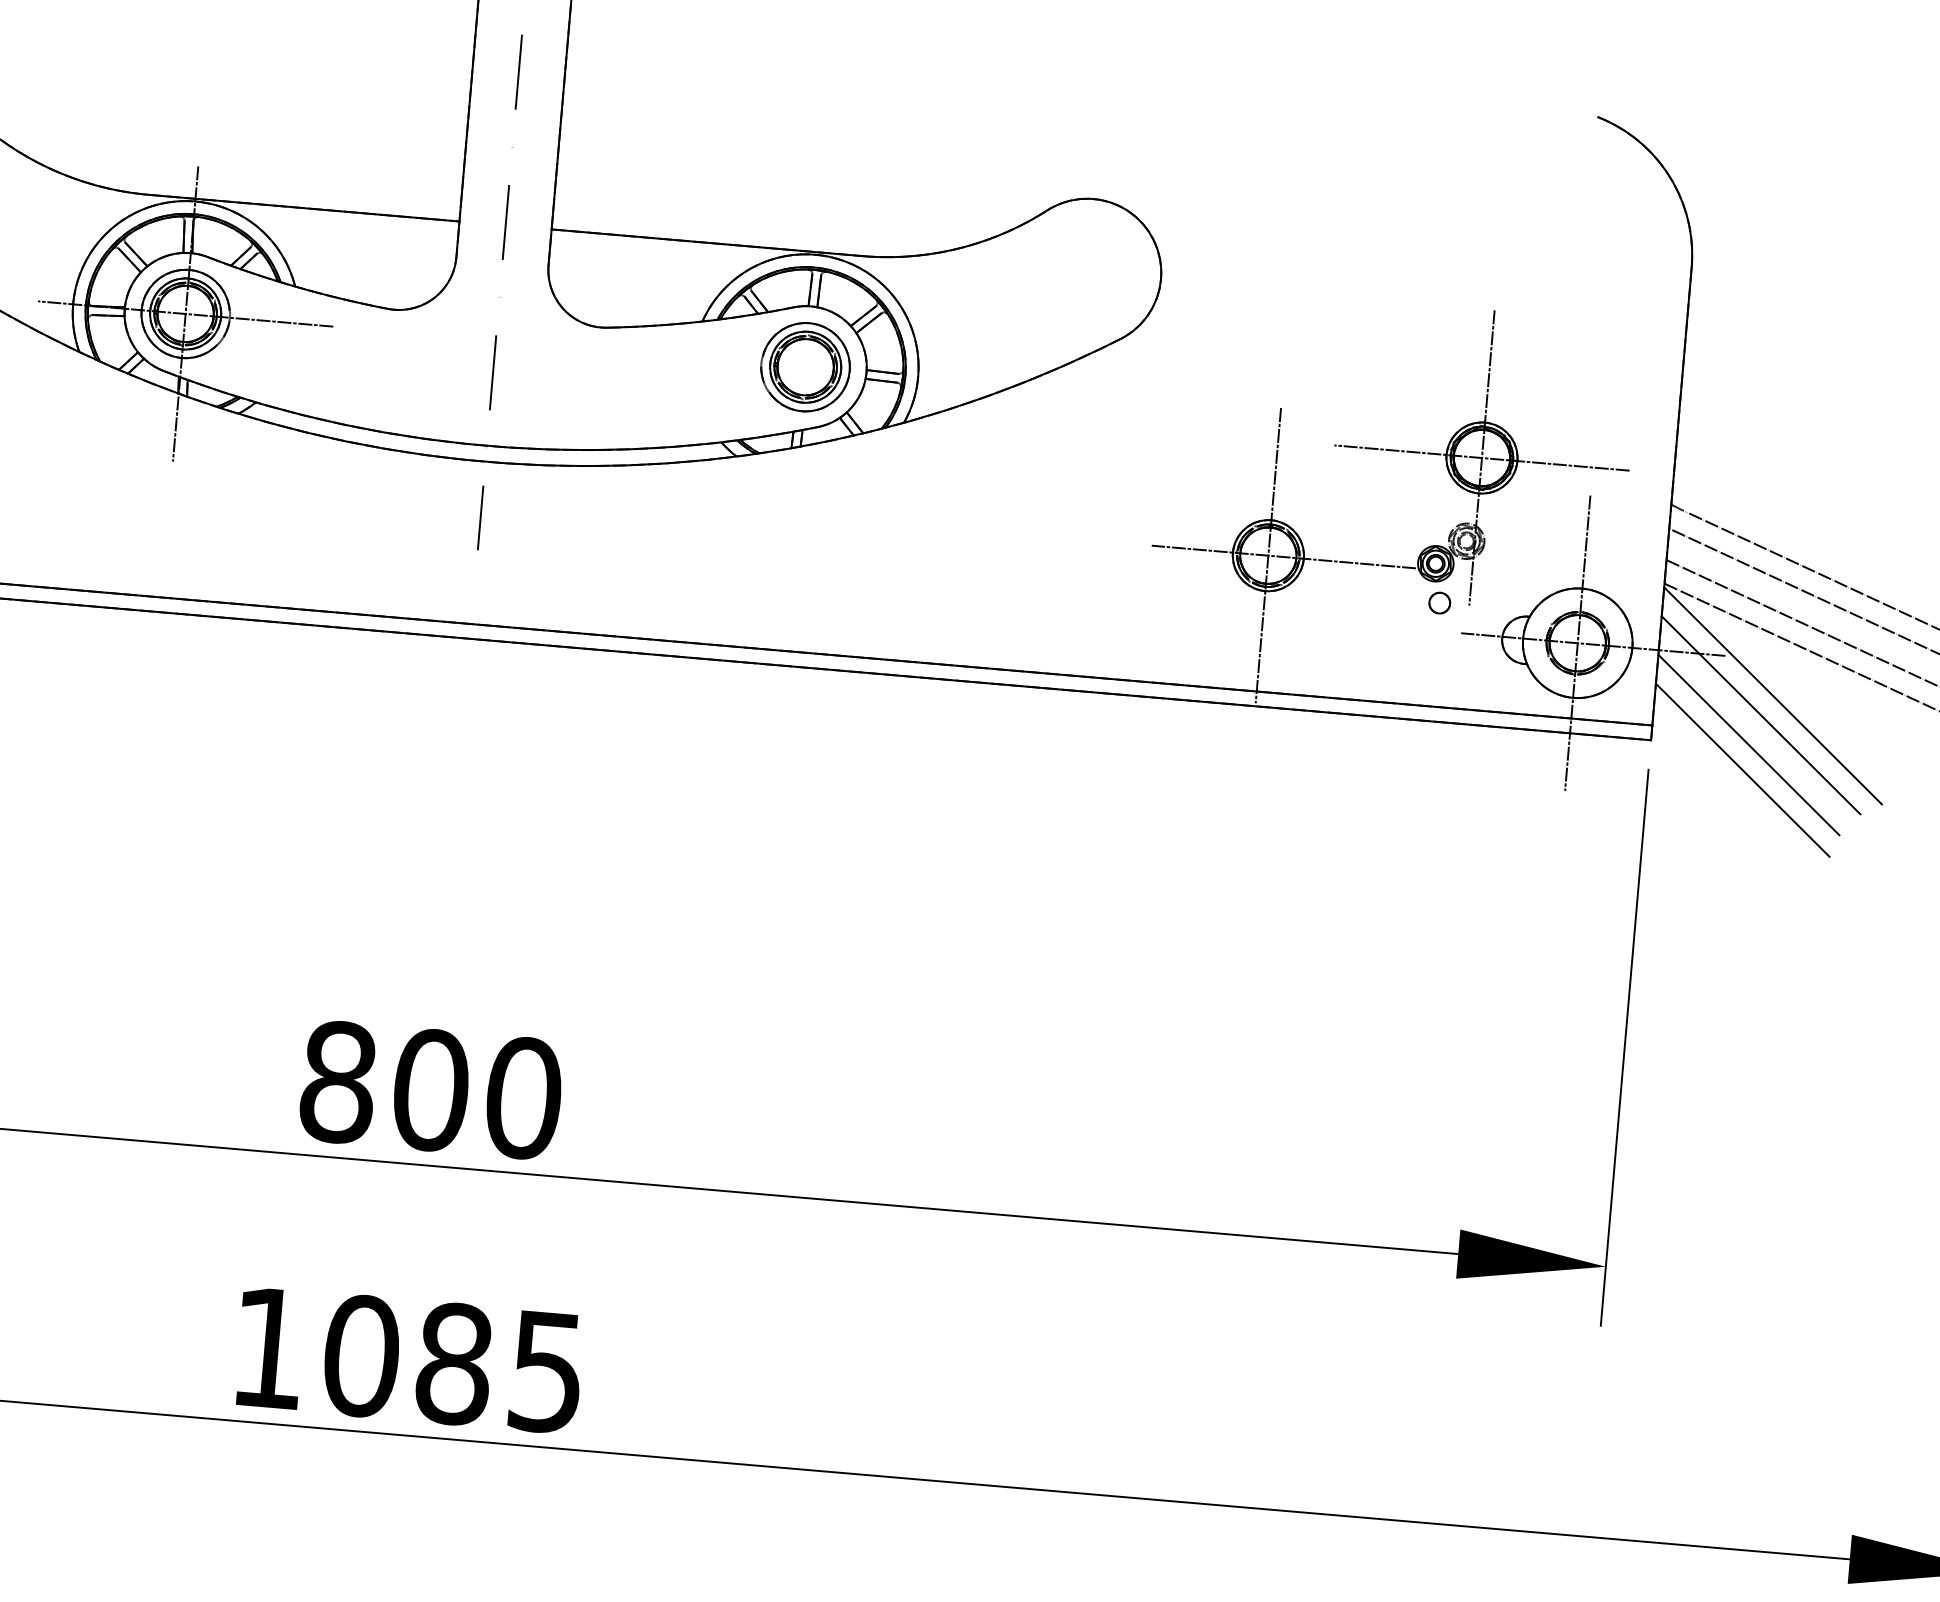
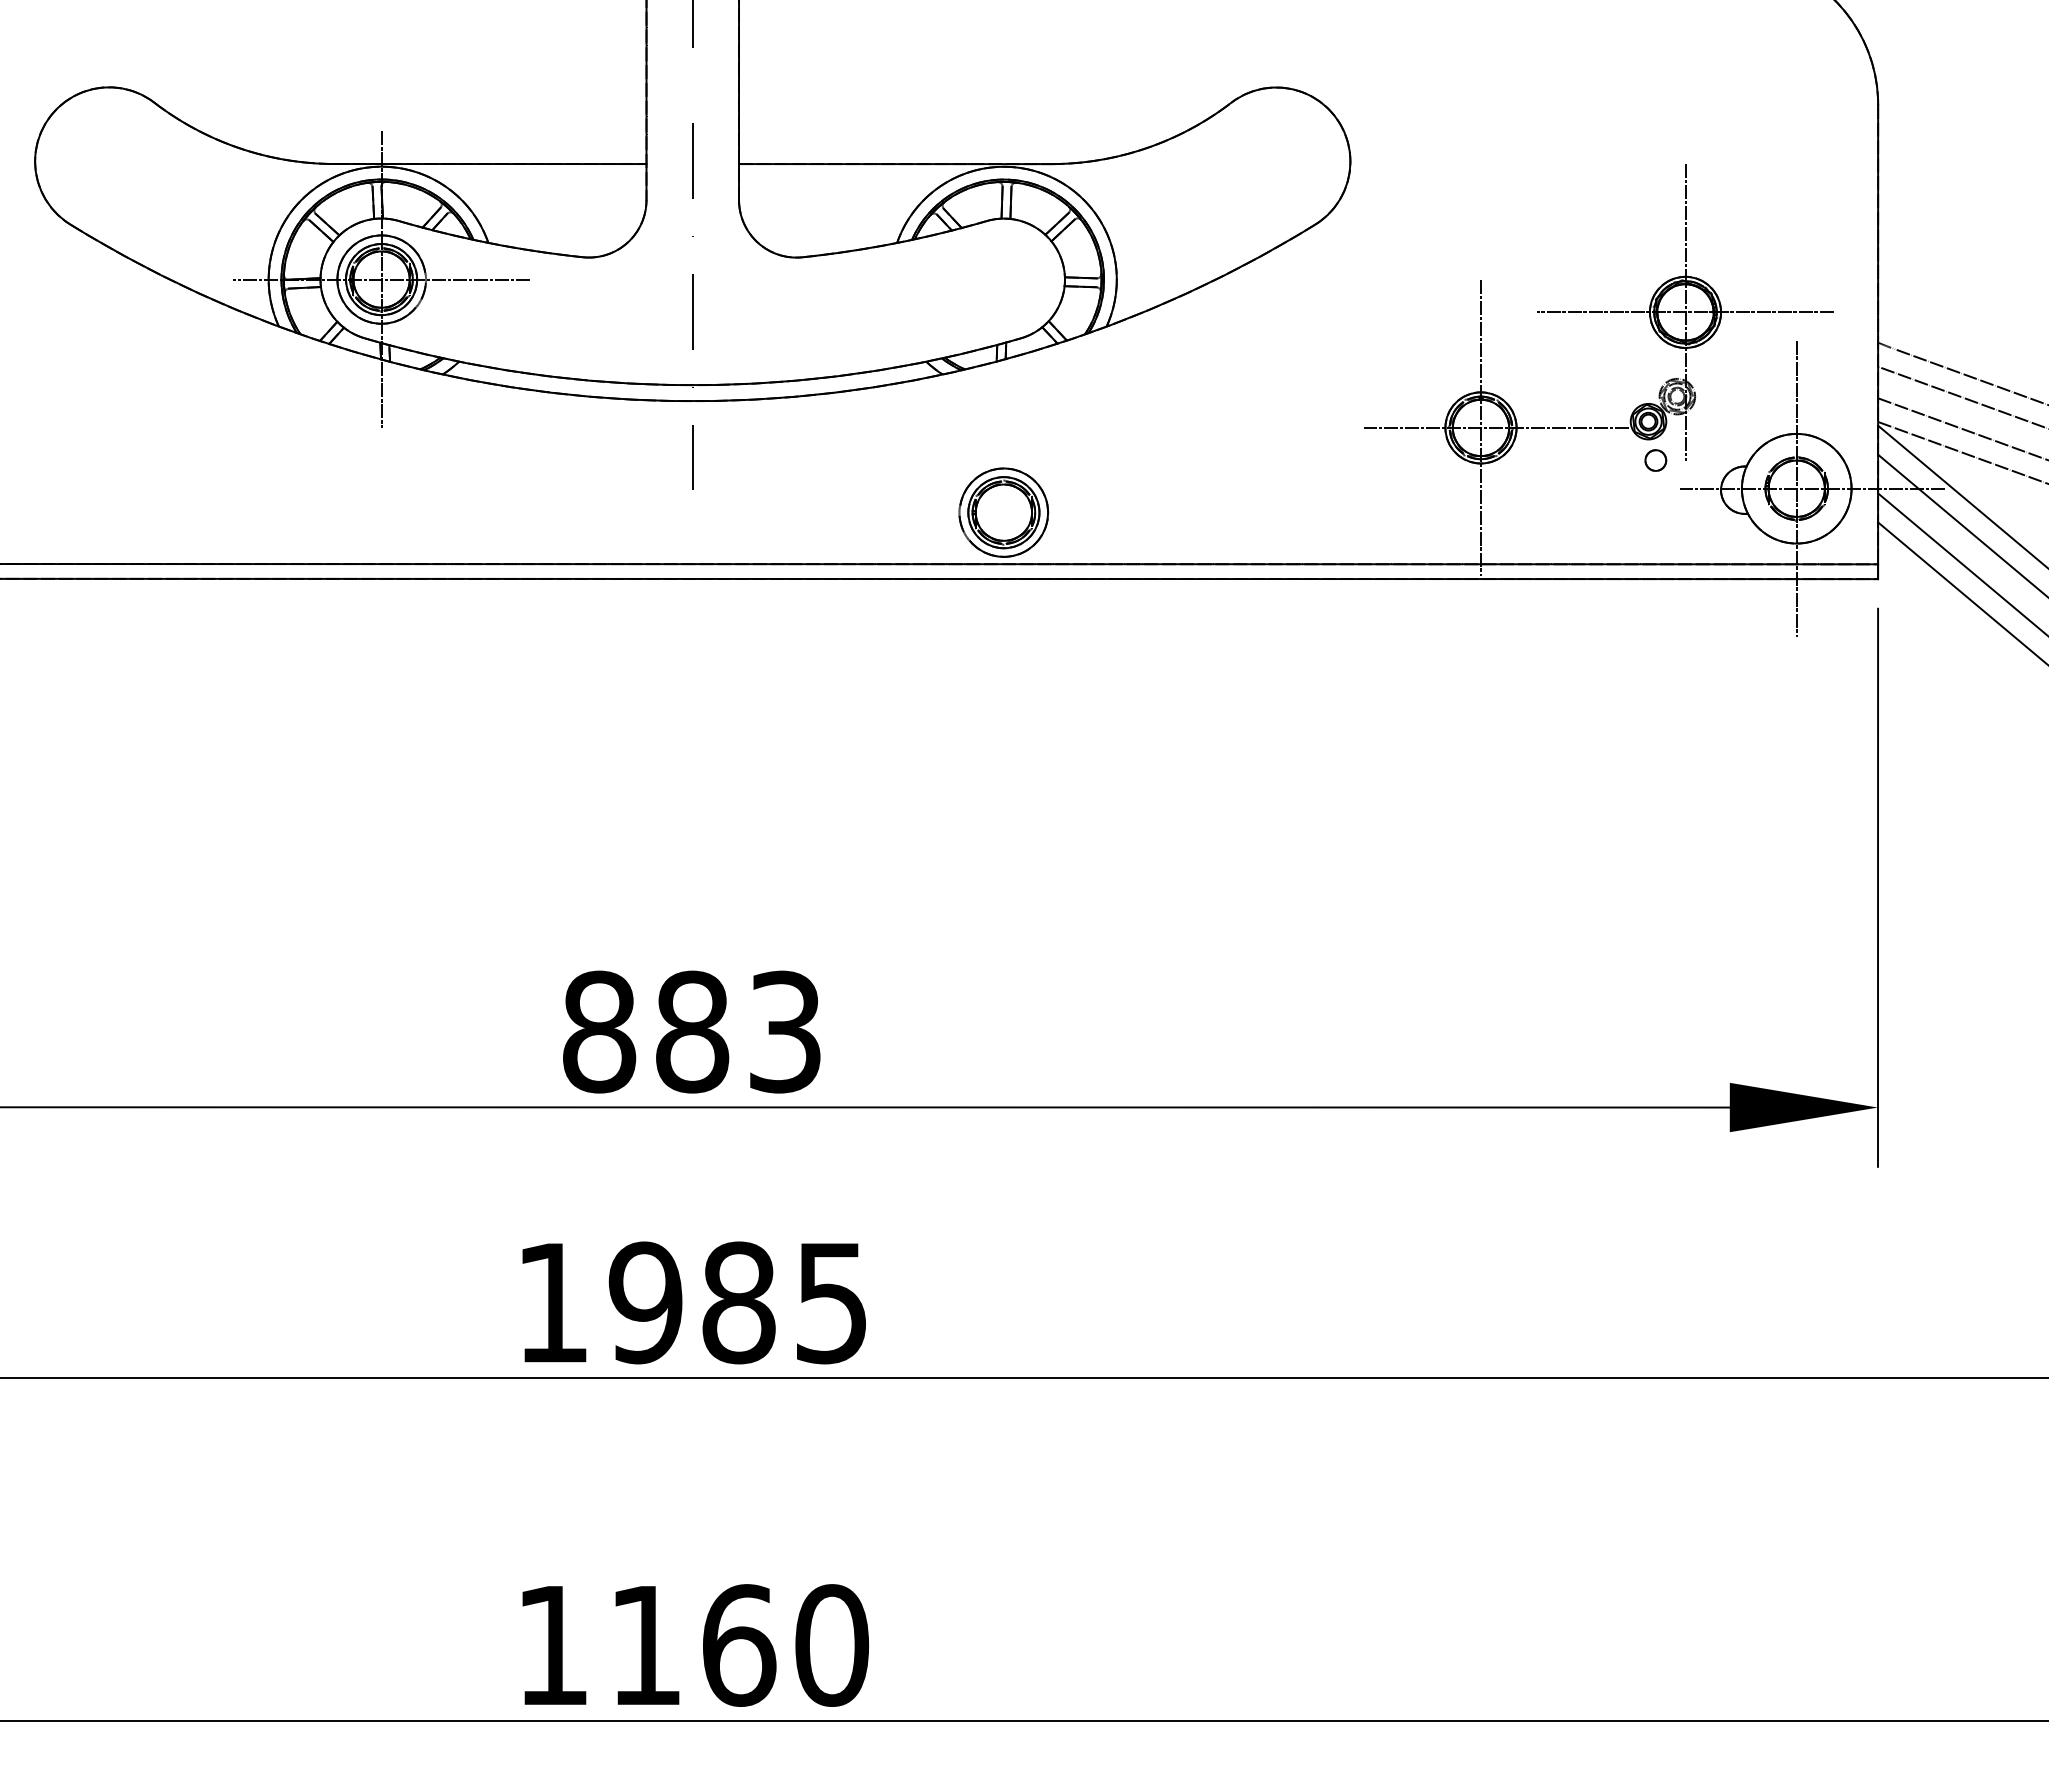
part: (805, 367) -> (1003, 512), moved
text: (477, 1093) -> (738, 1031), 800 -> 883
text: (361, 1355) -> (645, 1302), 1085 -> 1985

